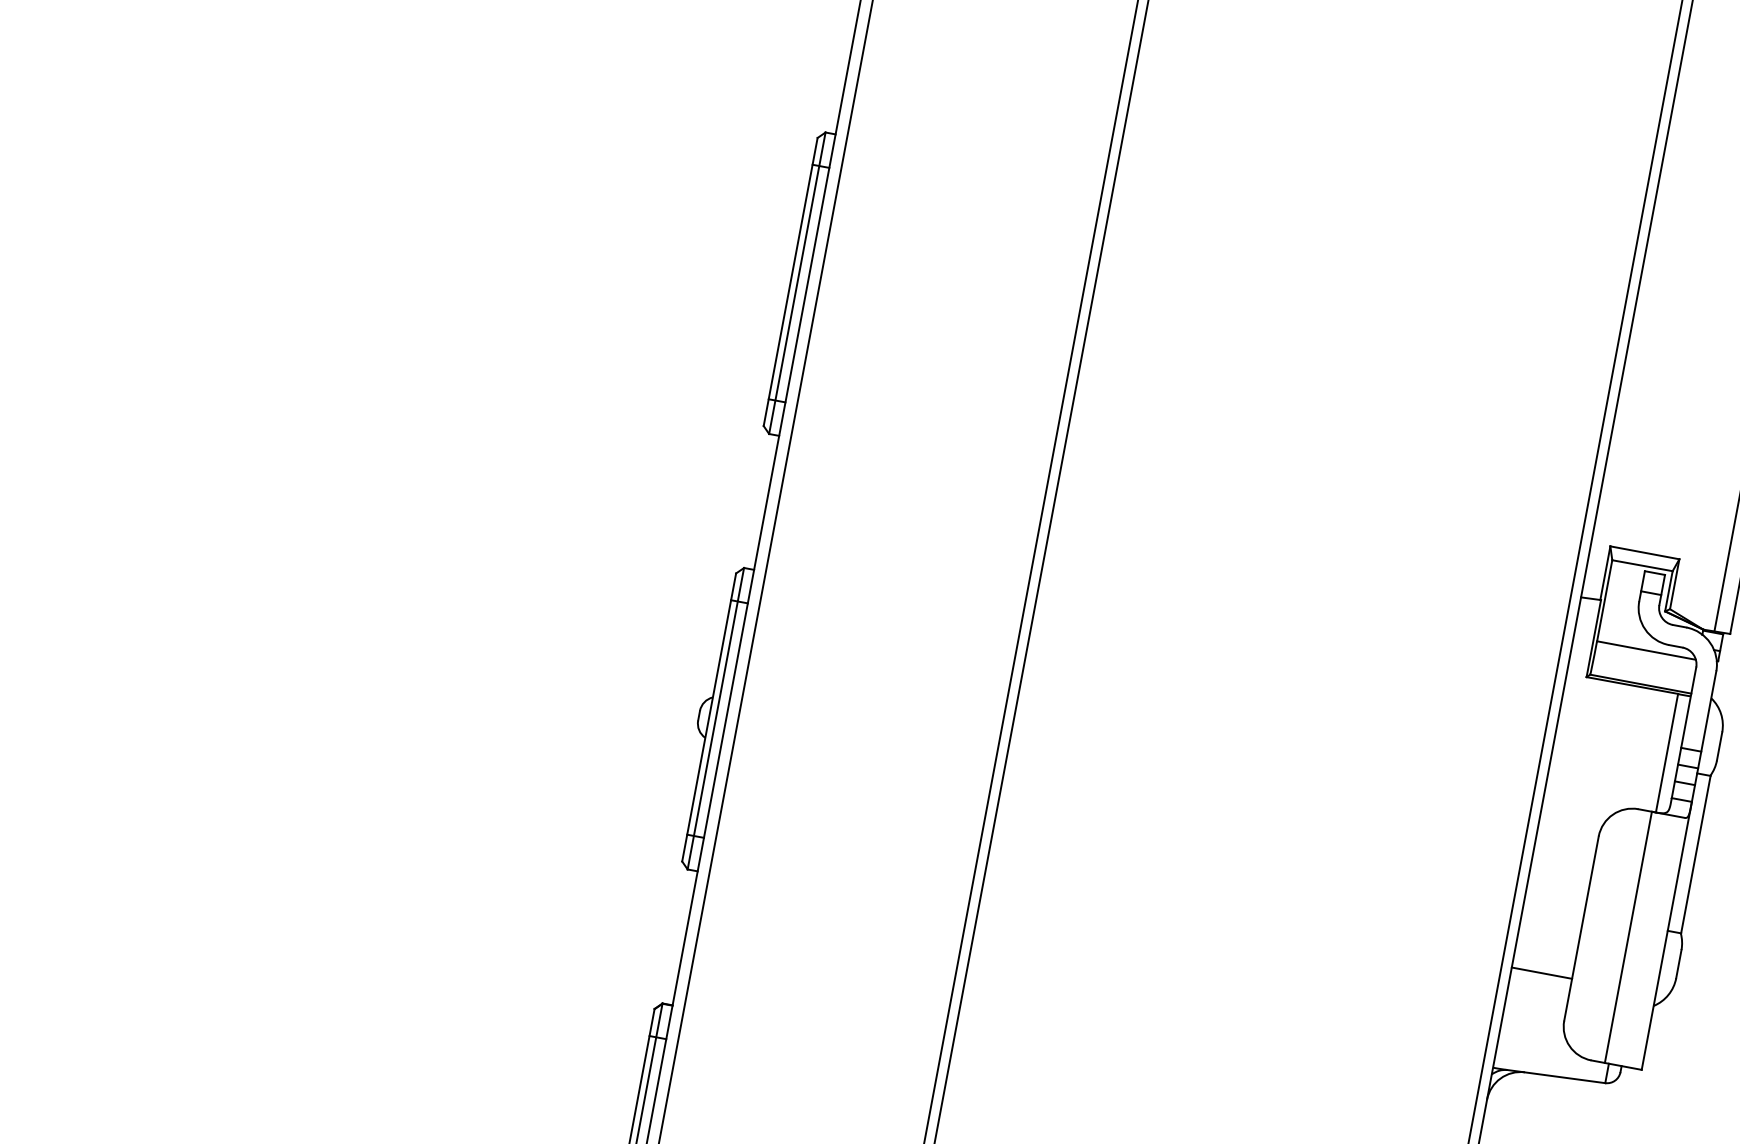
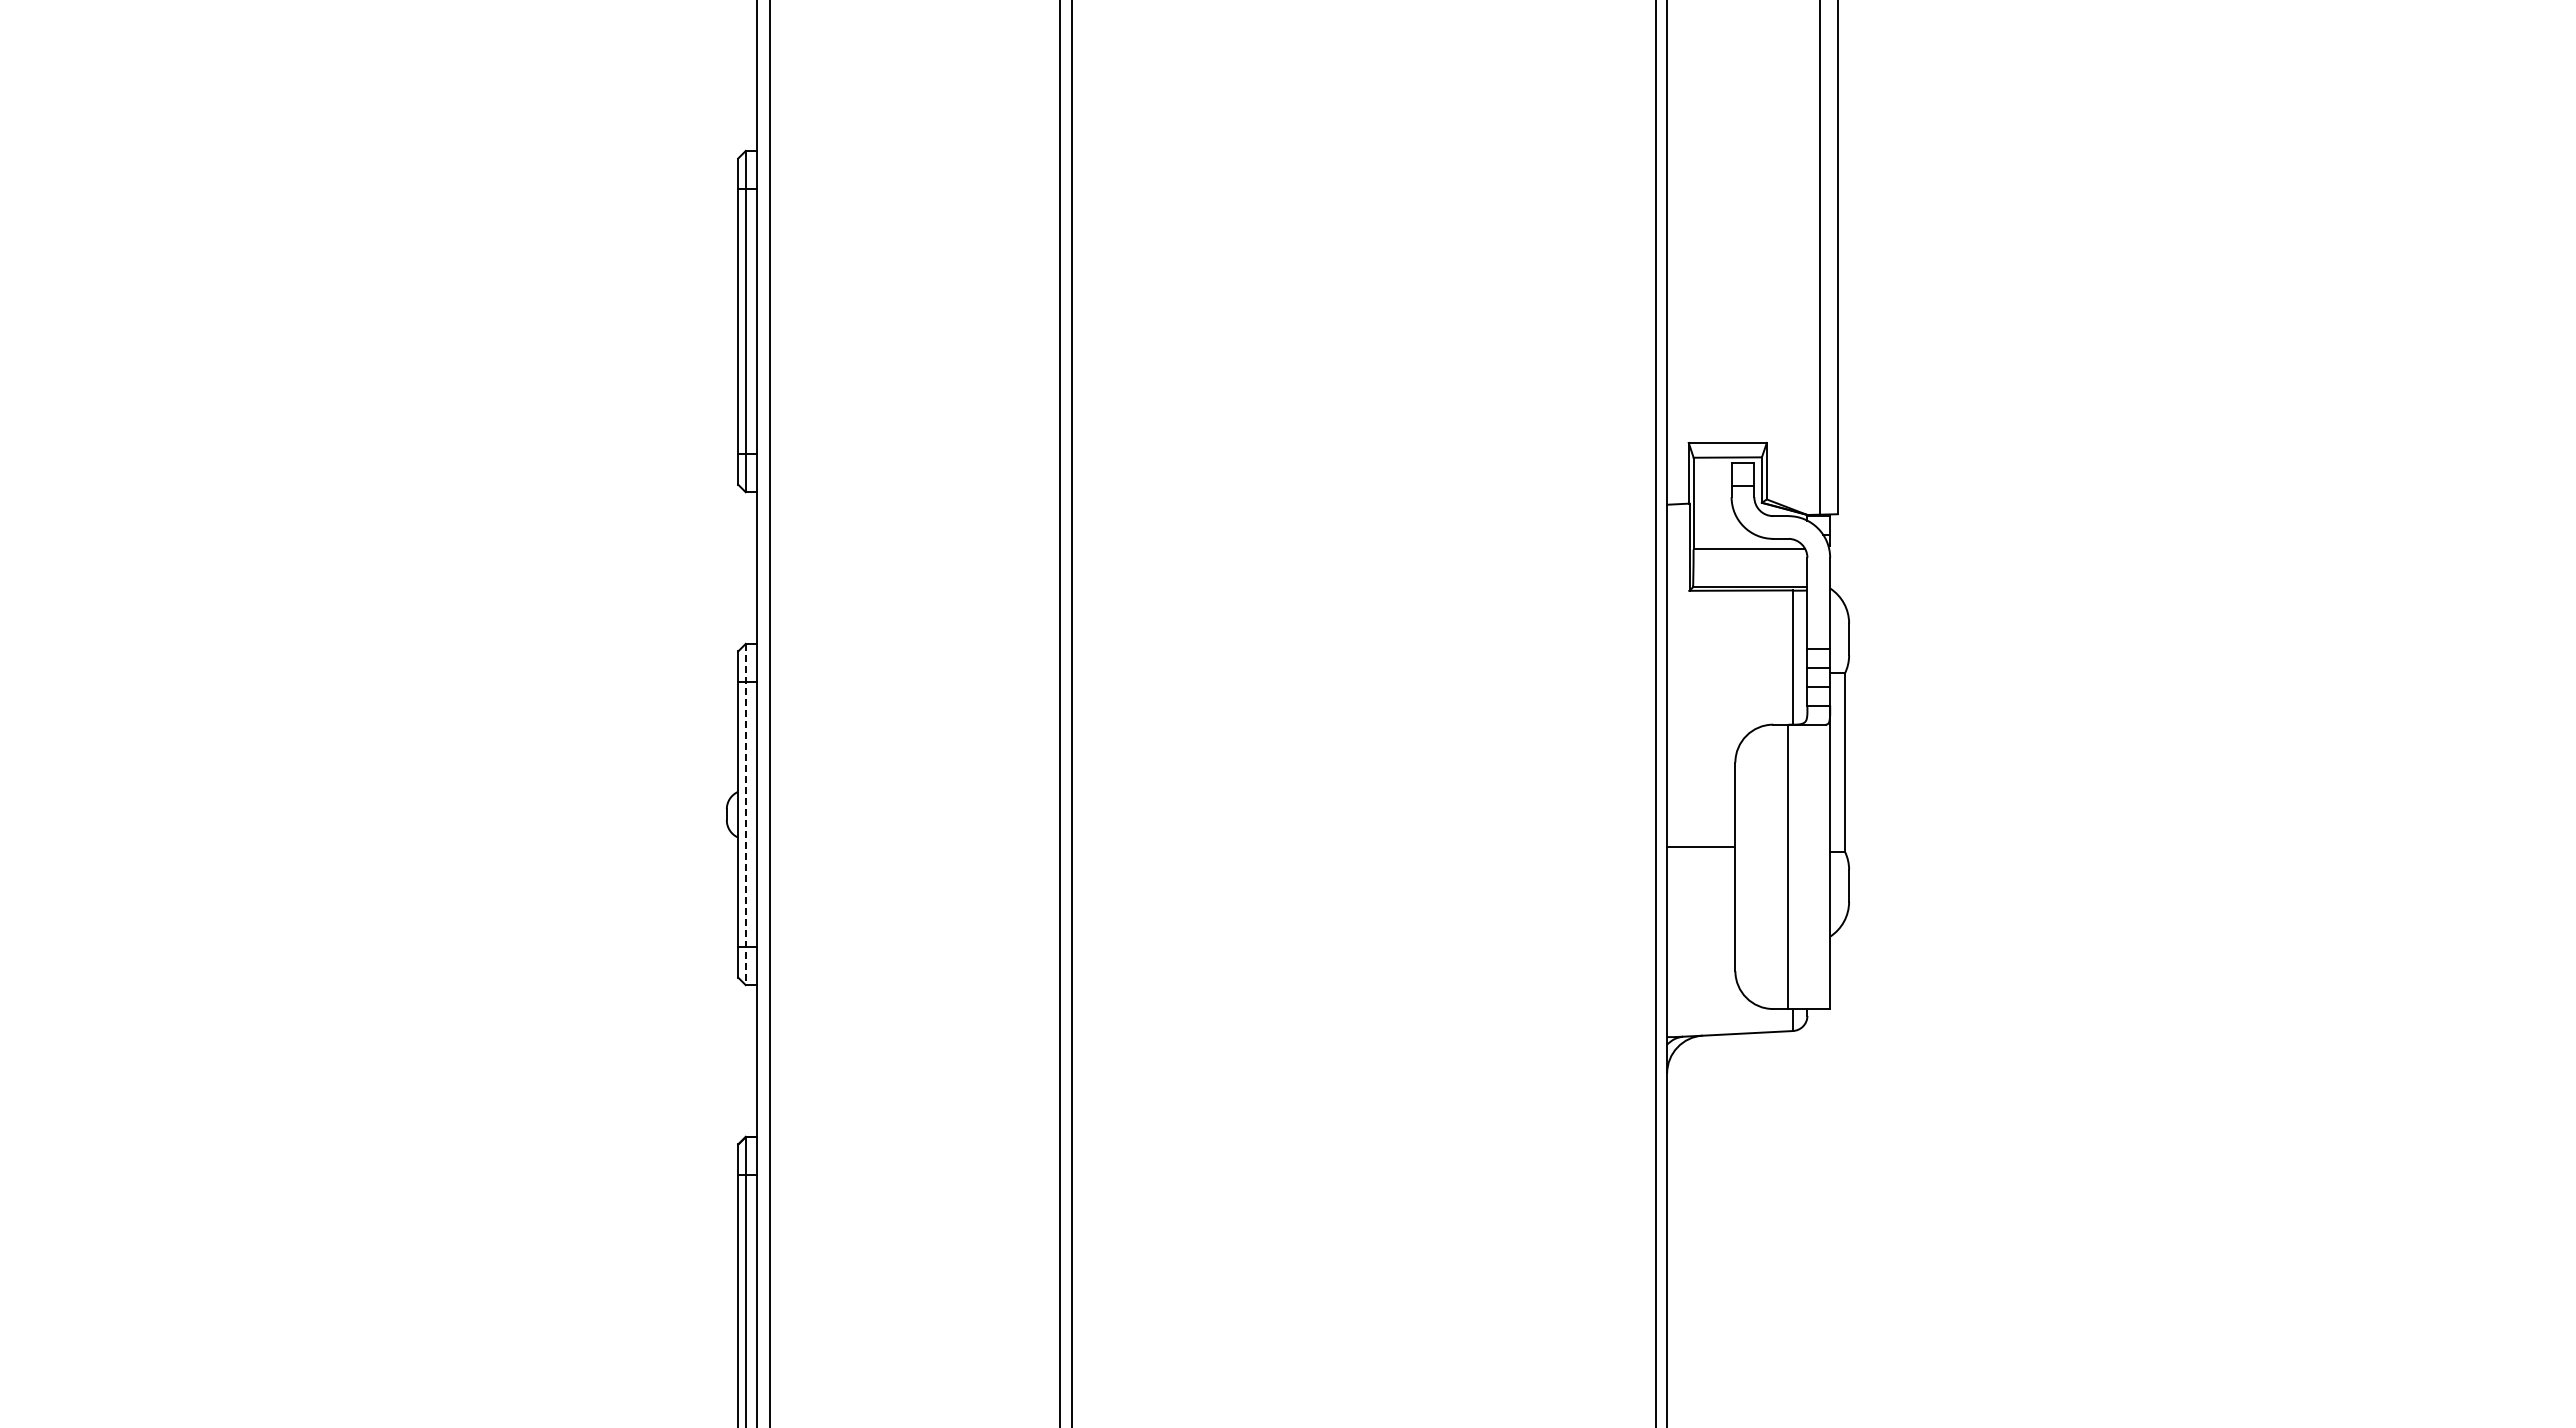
line: (715, 718) -> (745, 814), solid -> dashed
line: (1542, 973) -> (1701, 846), moved

